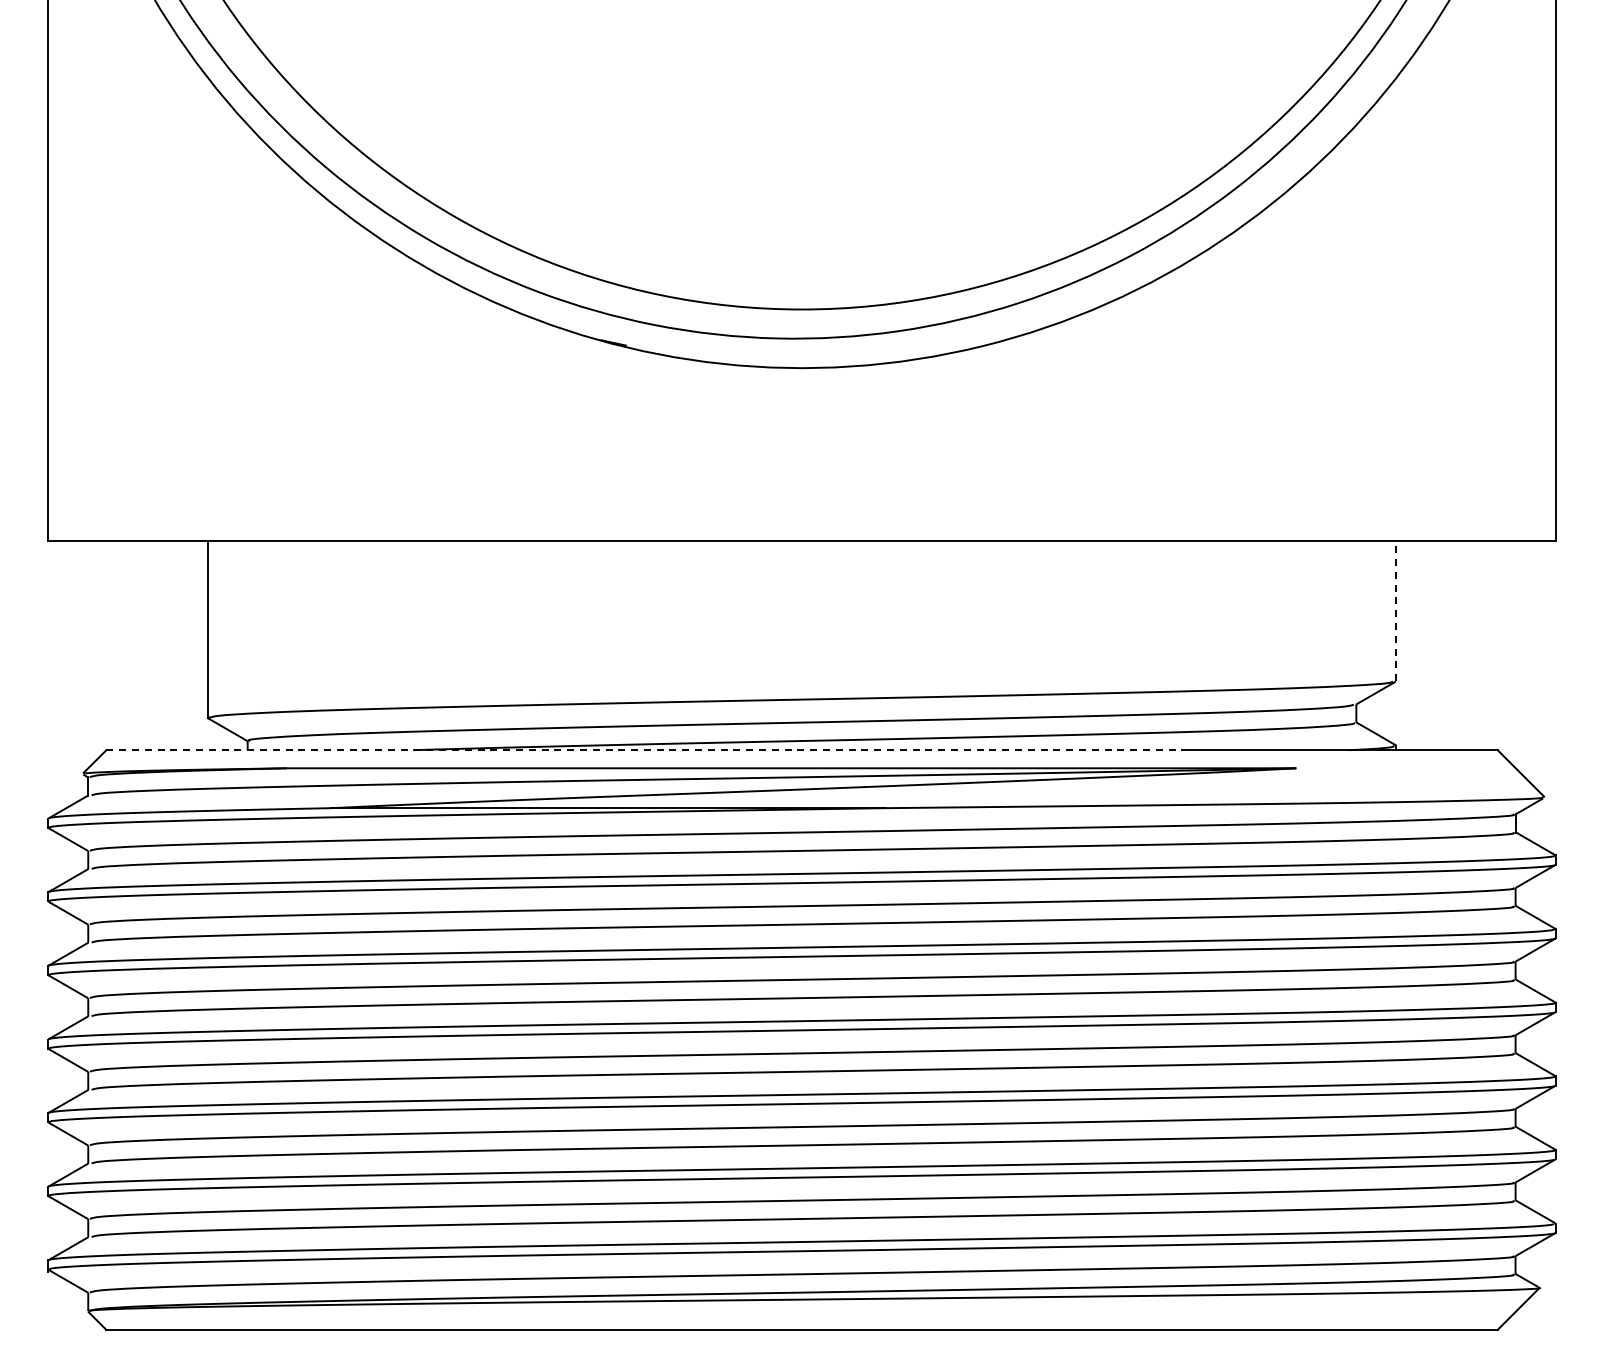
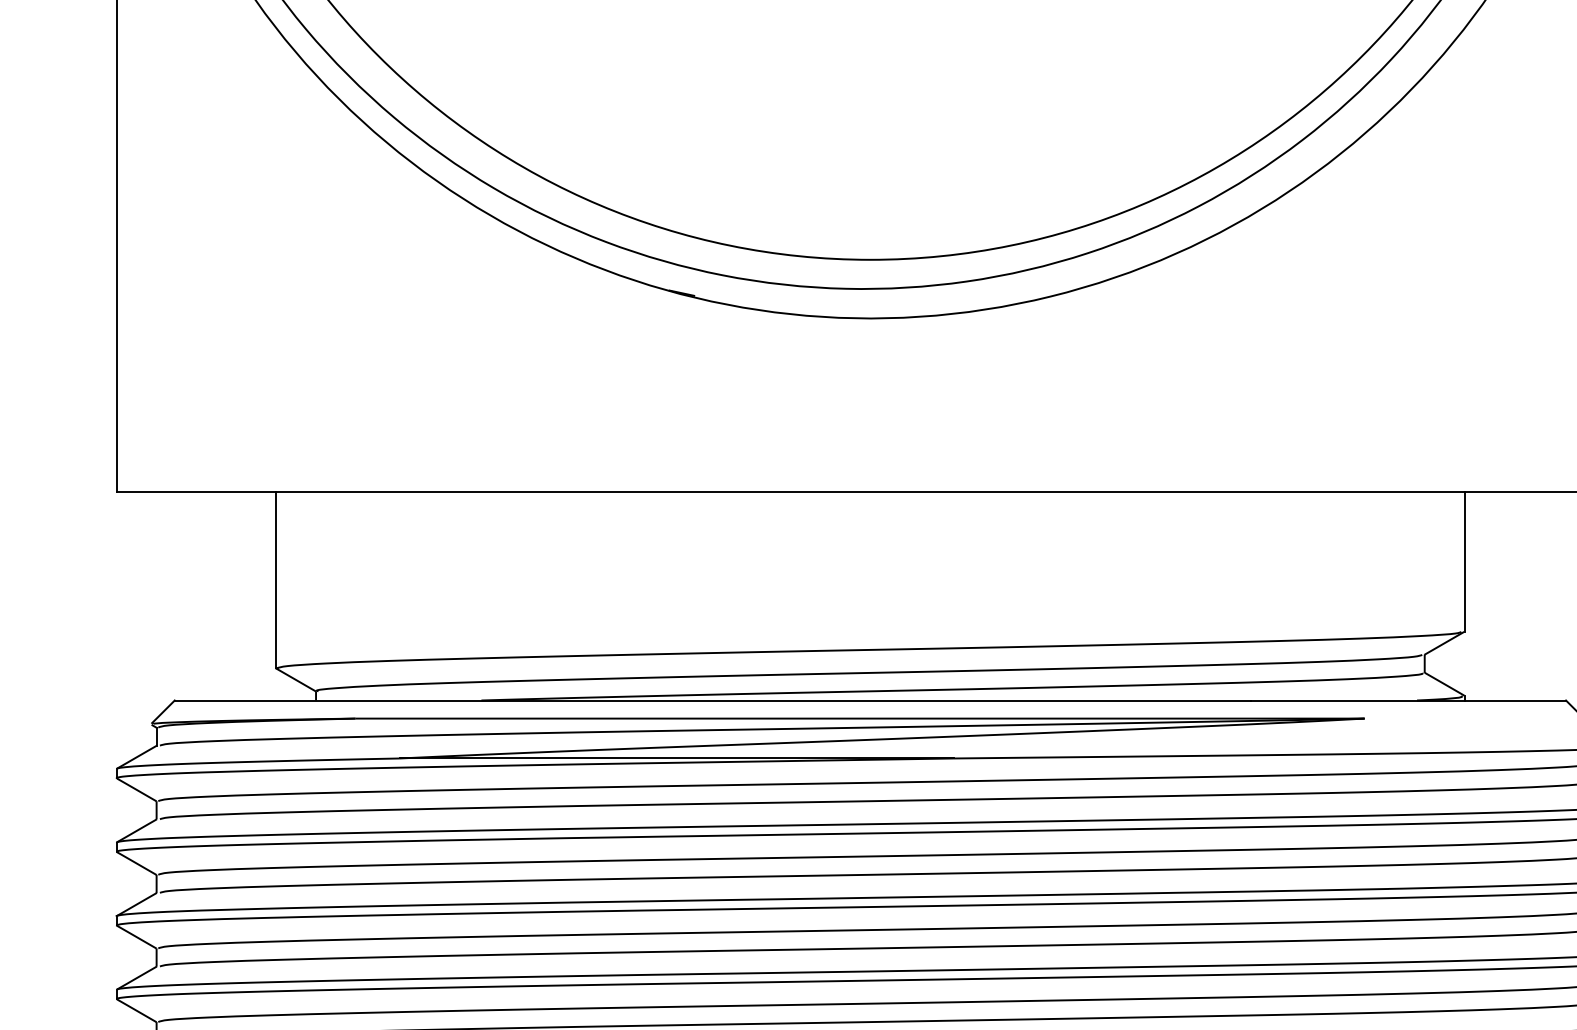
line: (1396, 611) -> (1464, 561), dashed -> solid
line: (645, 750) -> (713, 700), dashed -> solid

